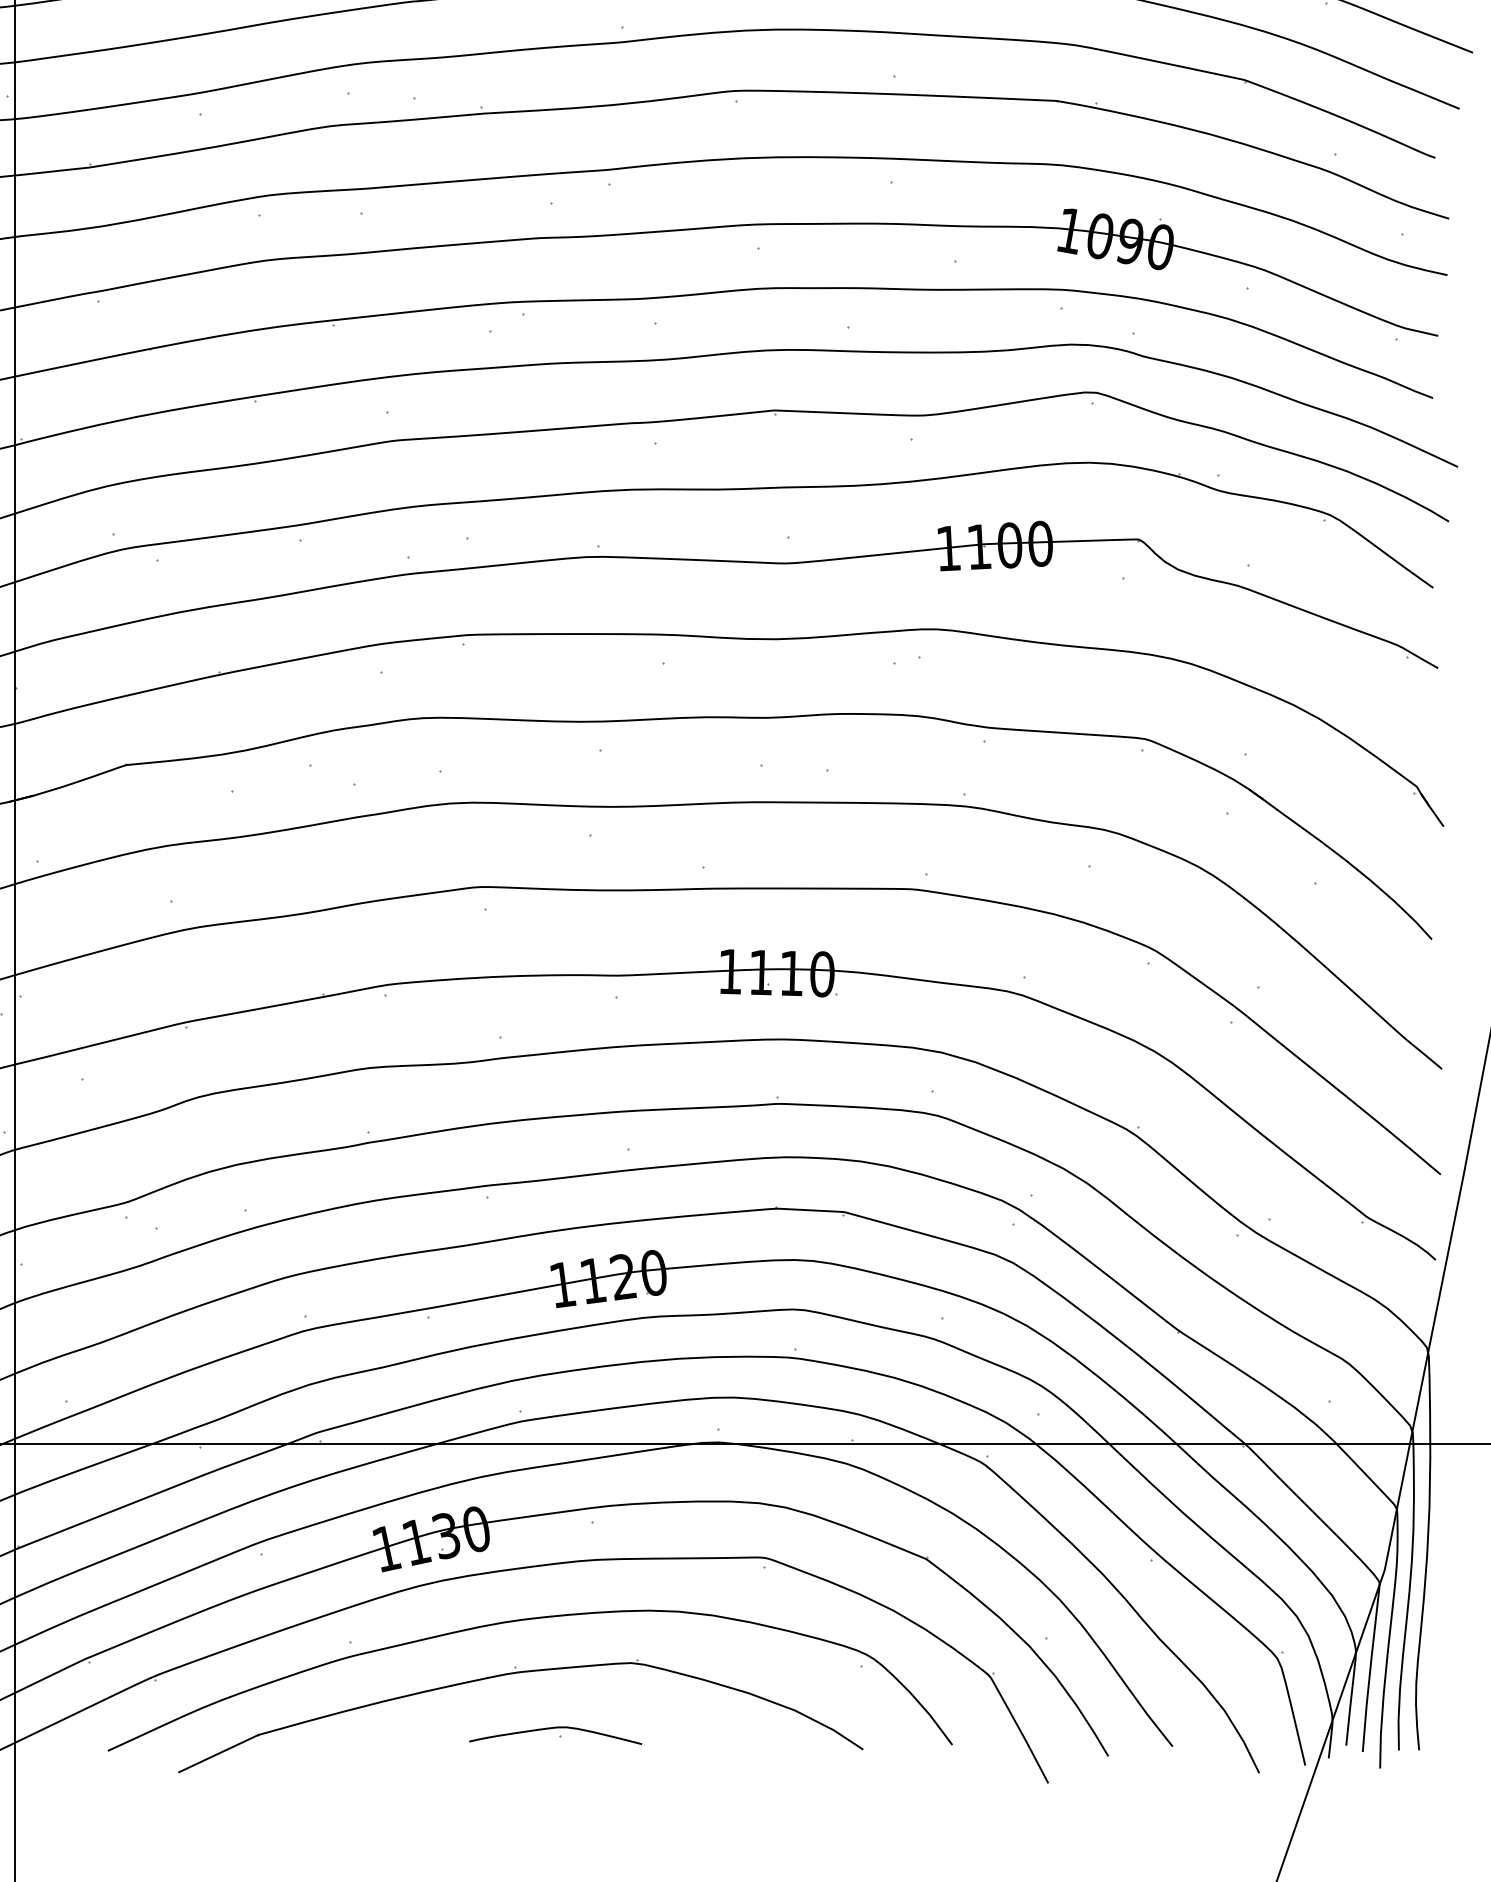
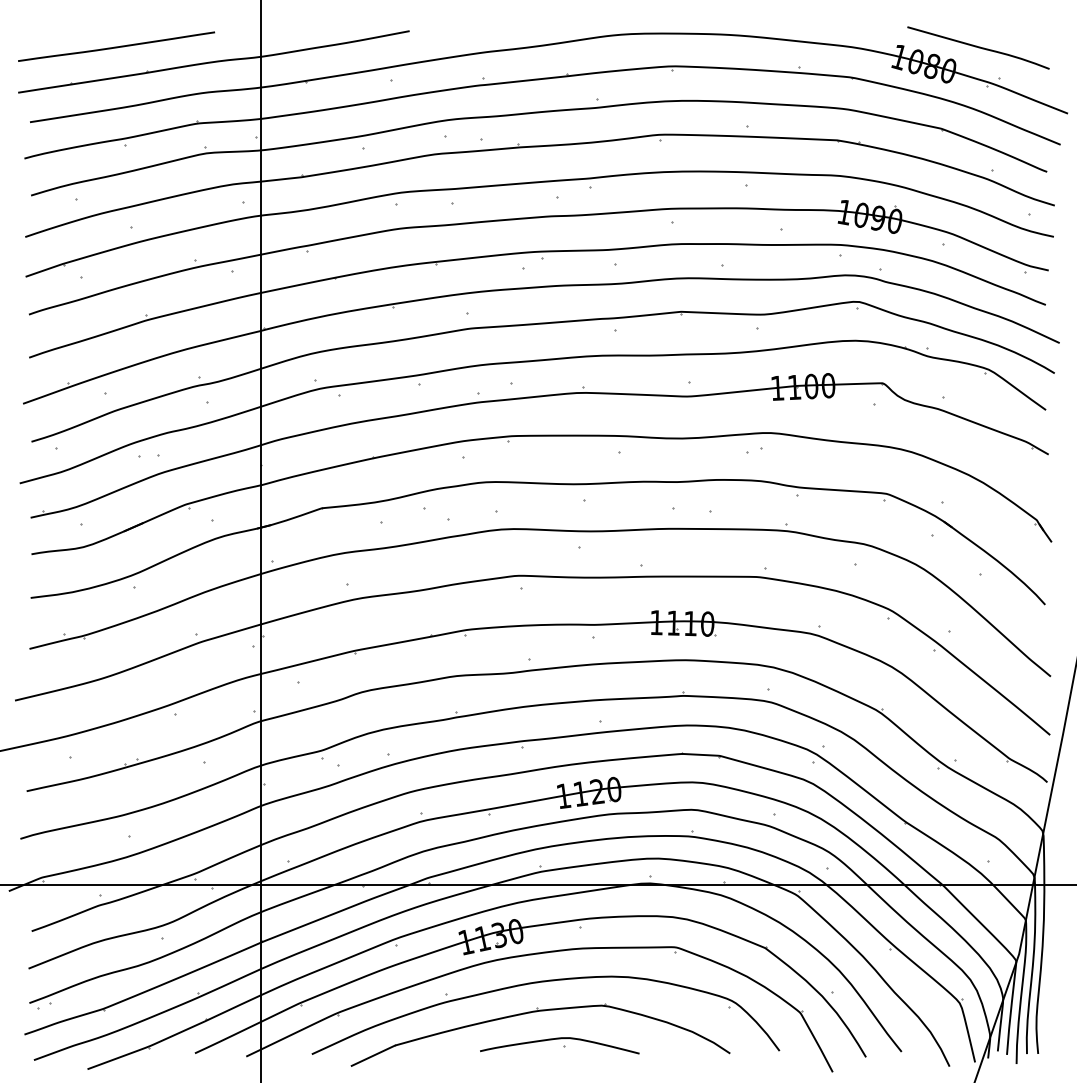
part: (554, 1734) -> (559, 1045), size x1.67

